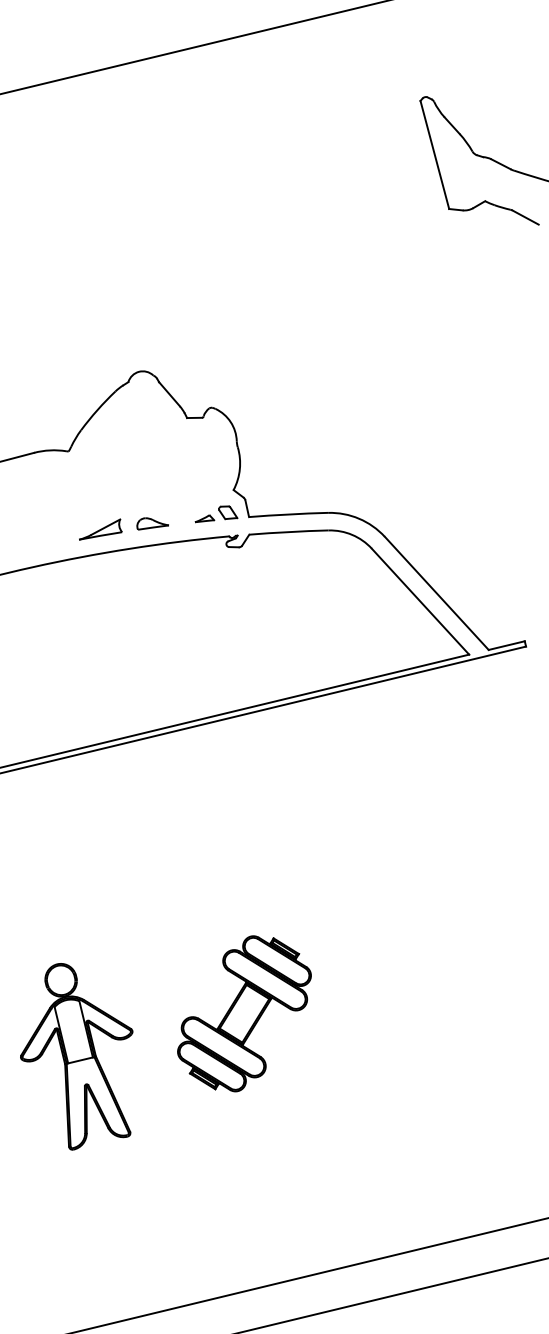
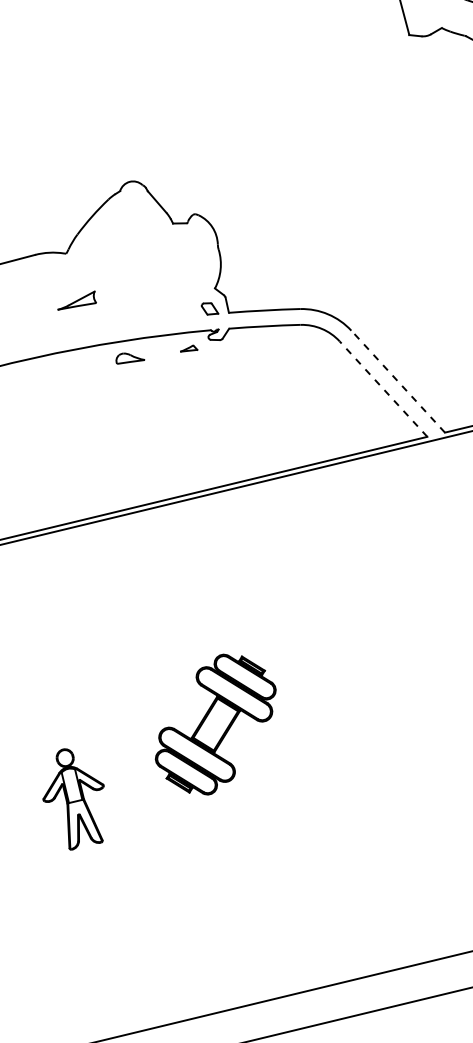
part: (204, 518) -> (188, 348), moved
part: (152, 523) -> (130, 358), moved
part: (100, 529) -> (76, 300), moved
line: (436, 593) -> (397, 381), solid -> dashed
line: (420, 601) -> (383, 388), solid -> dashed
part: (244, 1013) -> (215, 724), moved
part: (76, 1056) -> (73, 799), size x0.6

